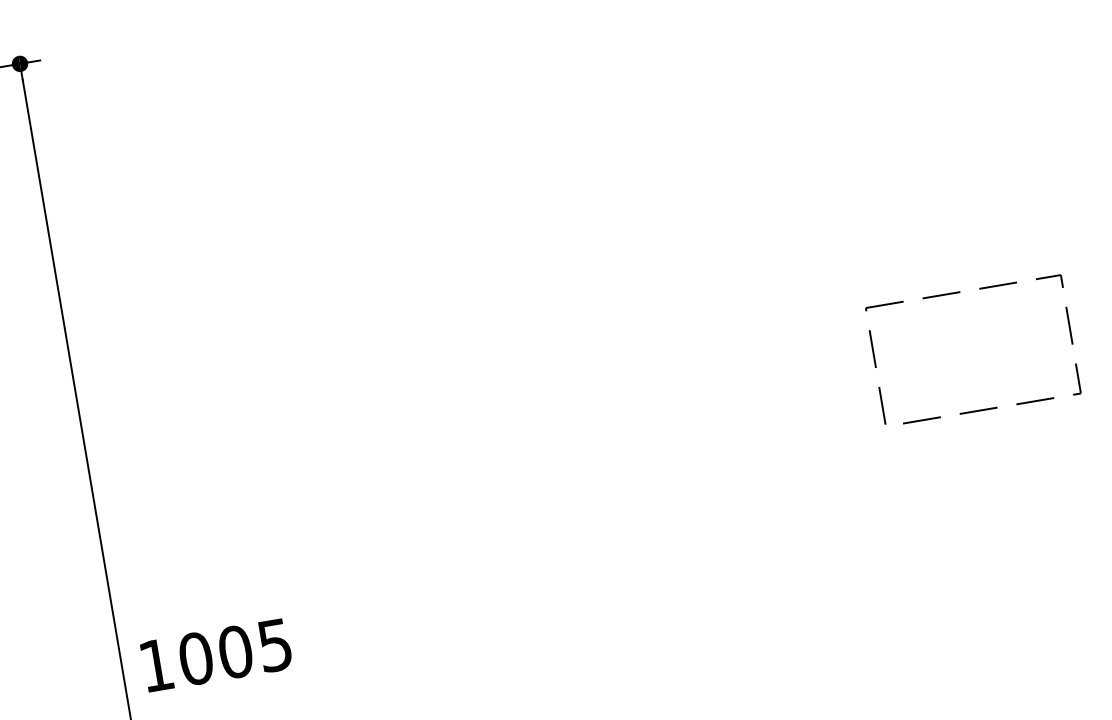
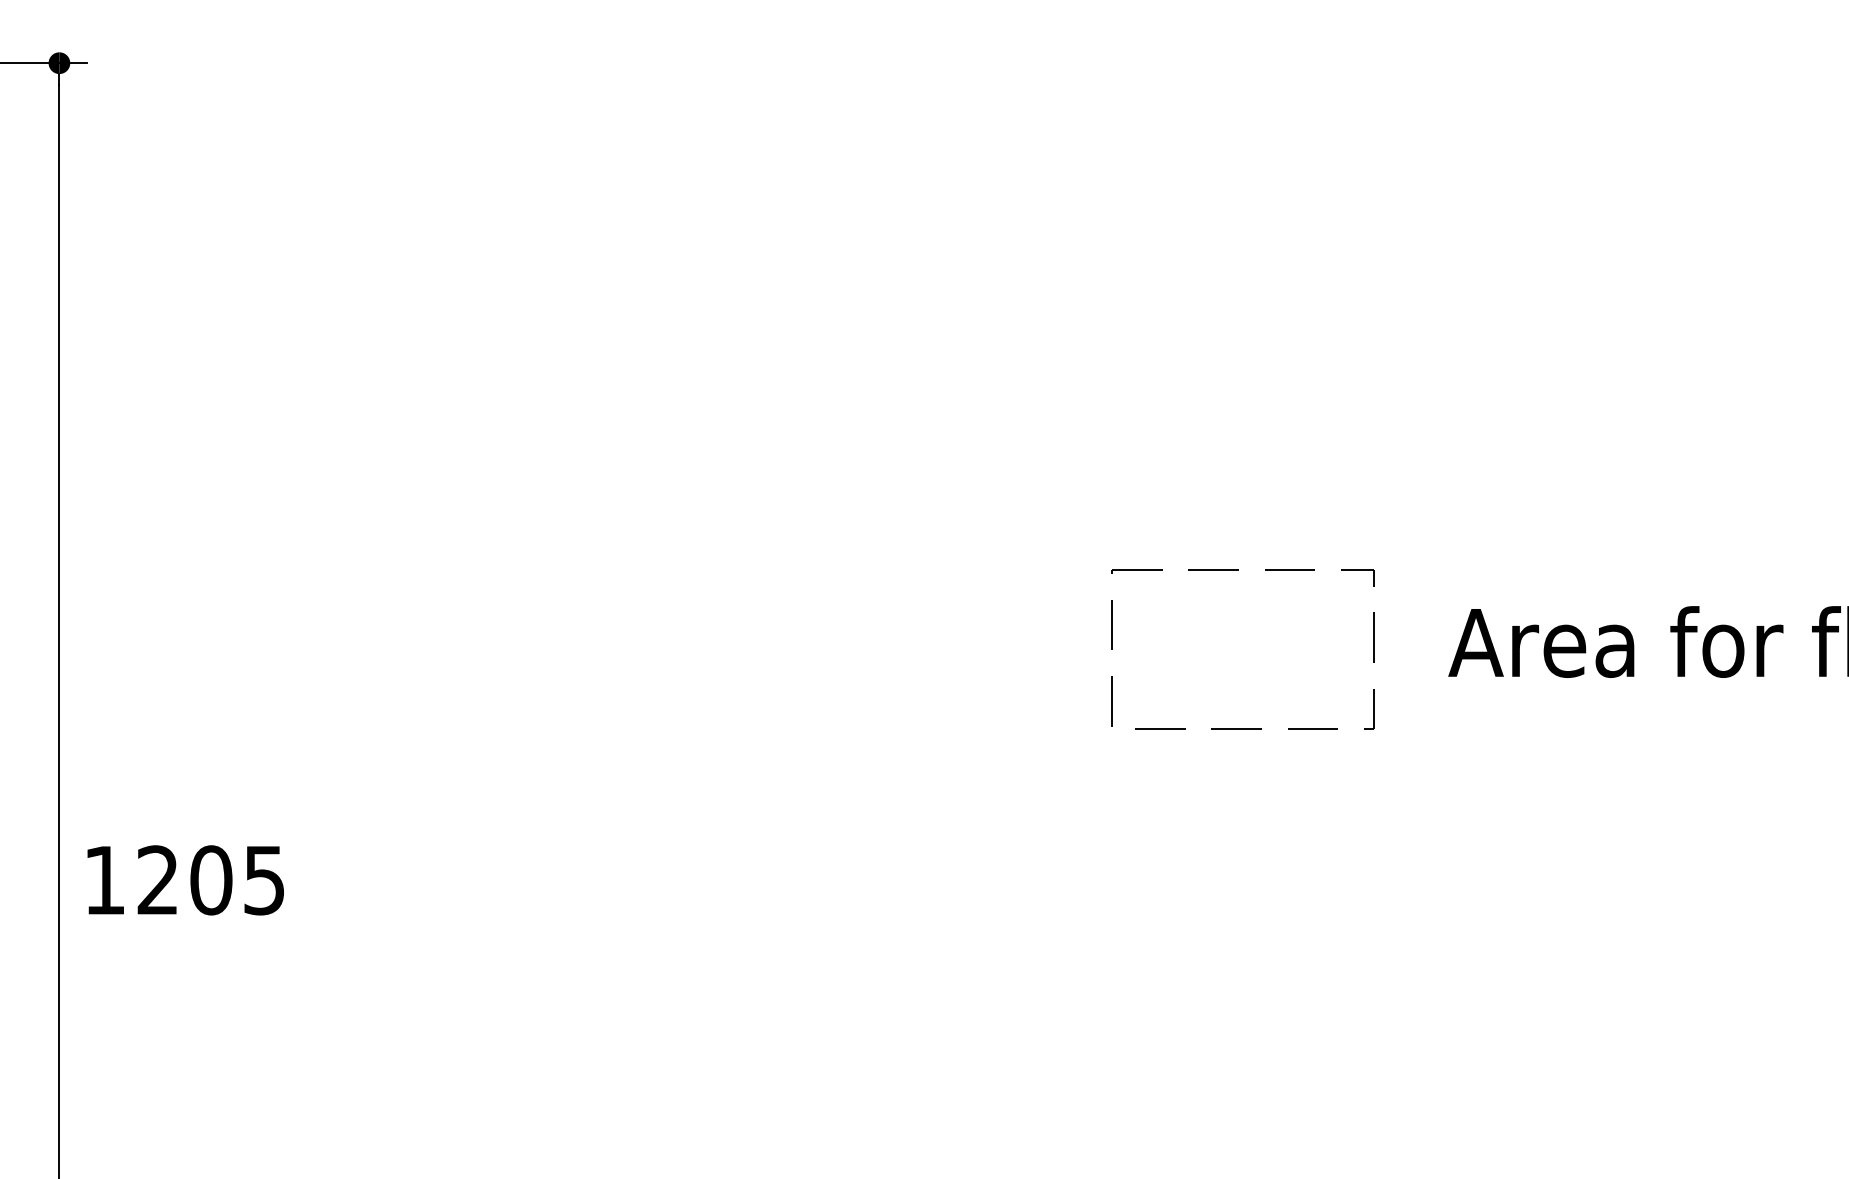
text: (196, 658) -> (158, 880), 1005 -> 1205

